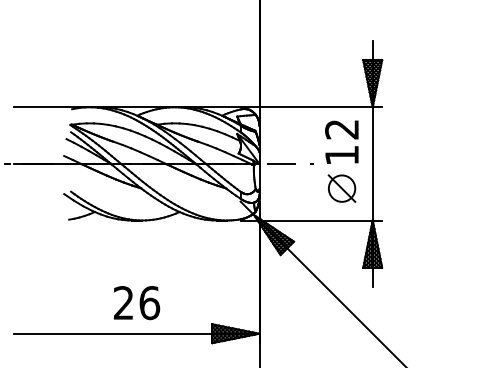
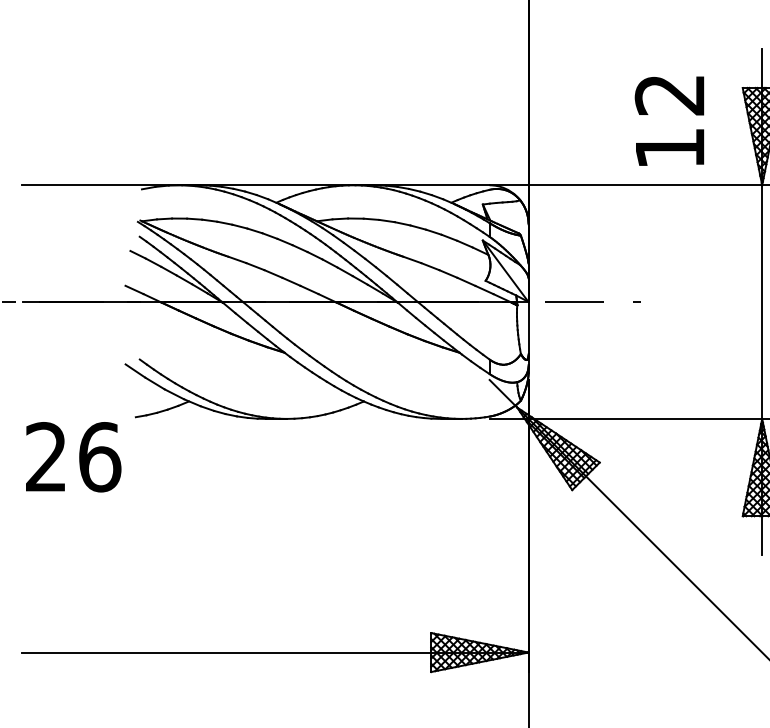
text: (341, 141) -> (668, 119), moved
part: (341, 188) -> (697, 352), removed
text: (137, 303) -> (74, 458), moved

